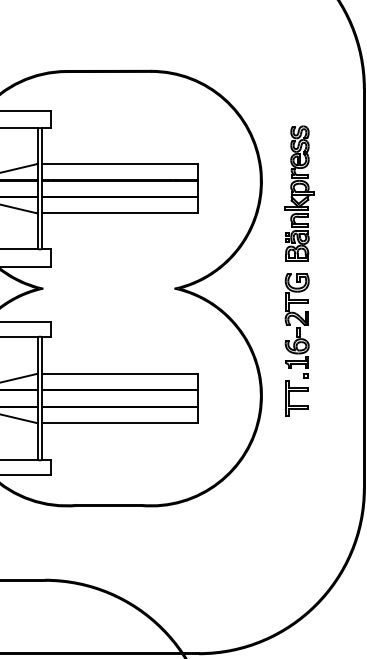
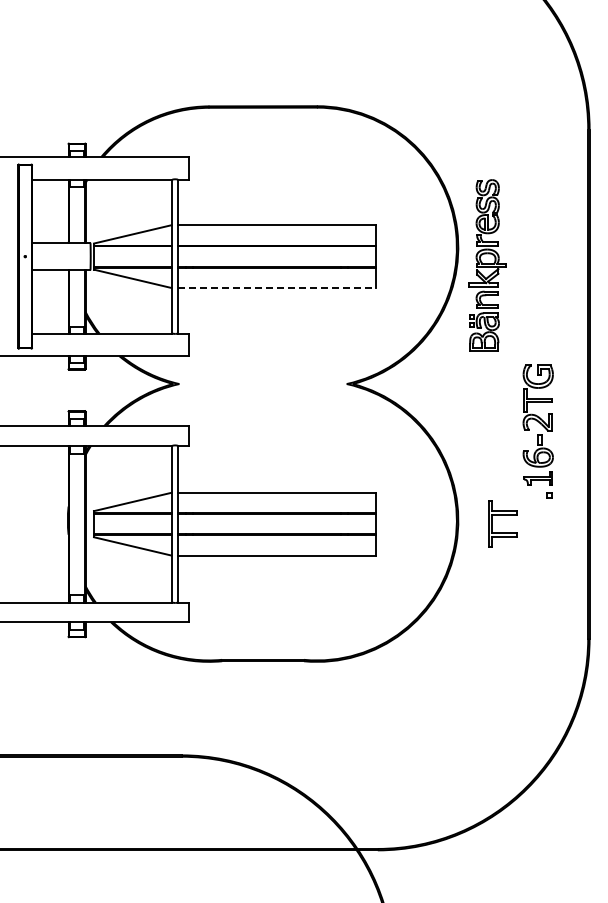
part: (299, 193) -> (487, 265), moved
line: (120, 213) -> (277, 288), solid -> dashed
part: (296, 325) -> (537, 431), moved

